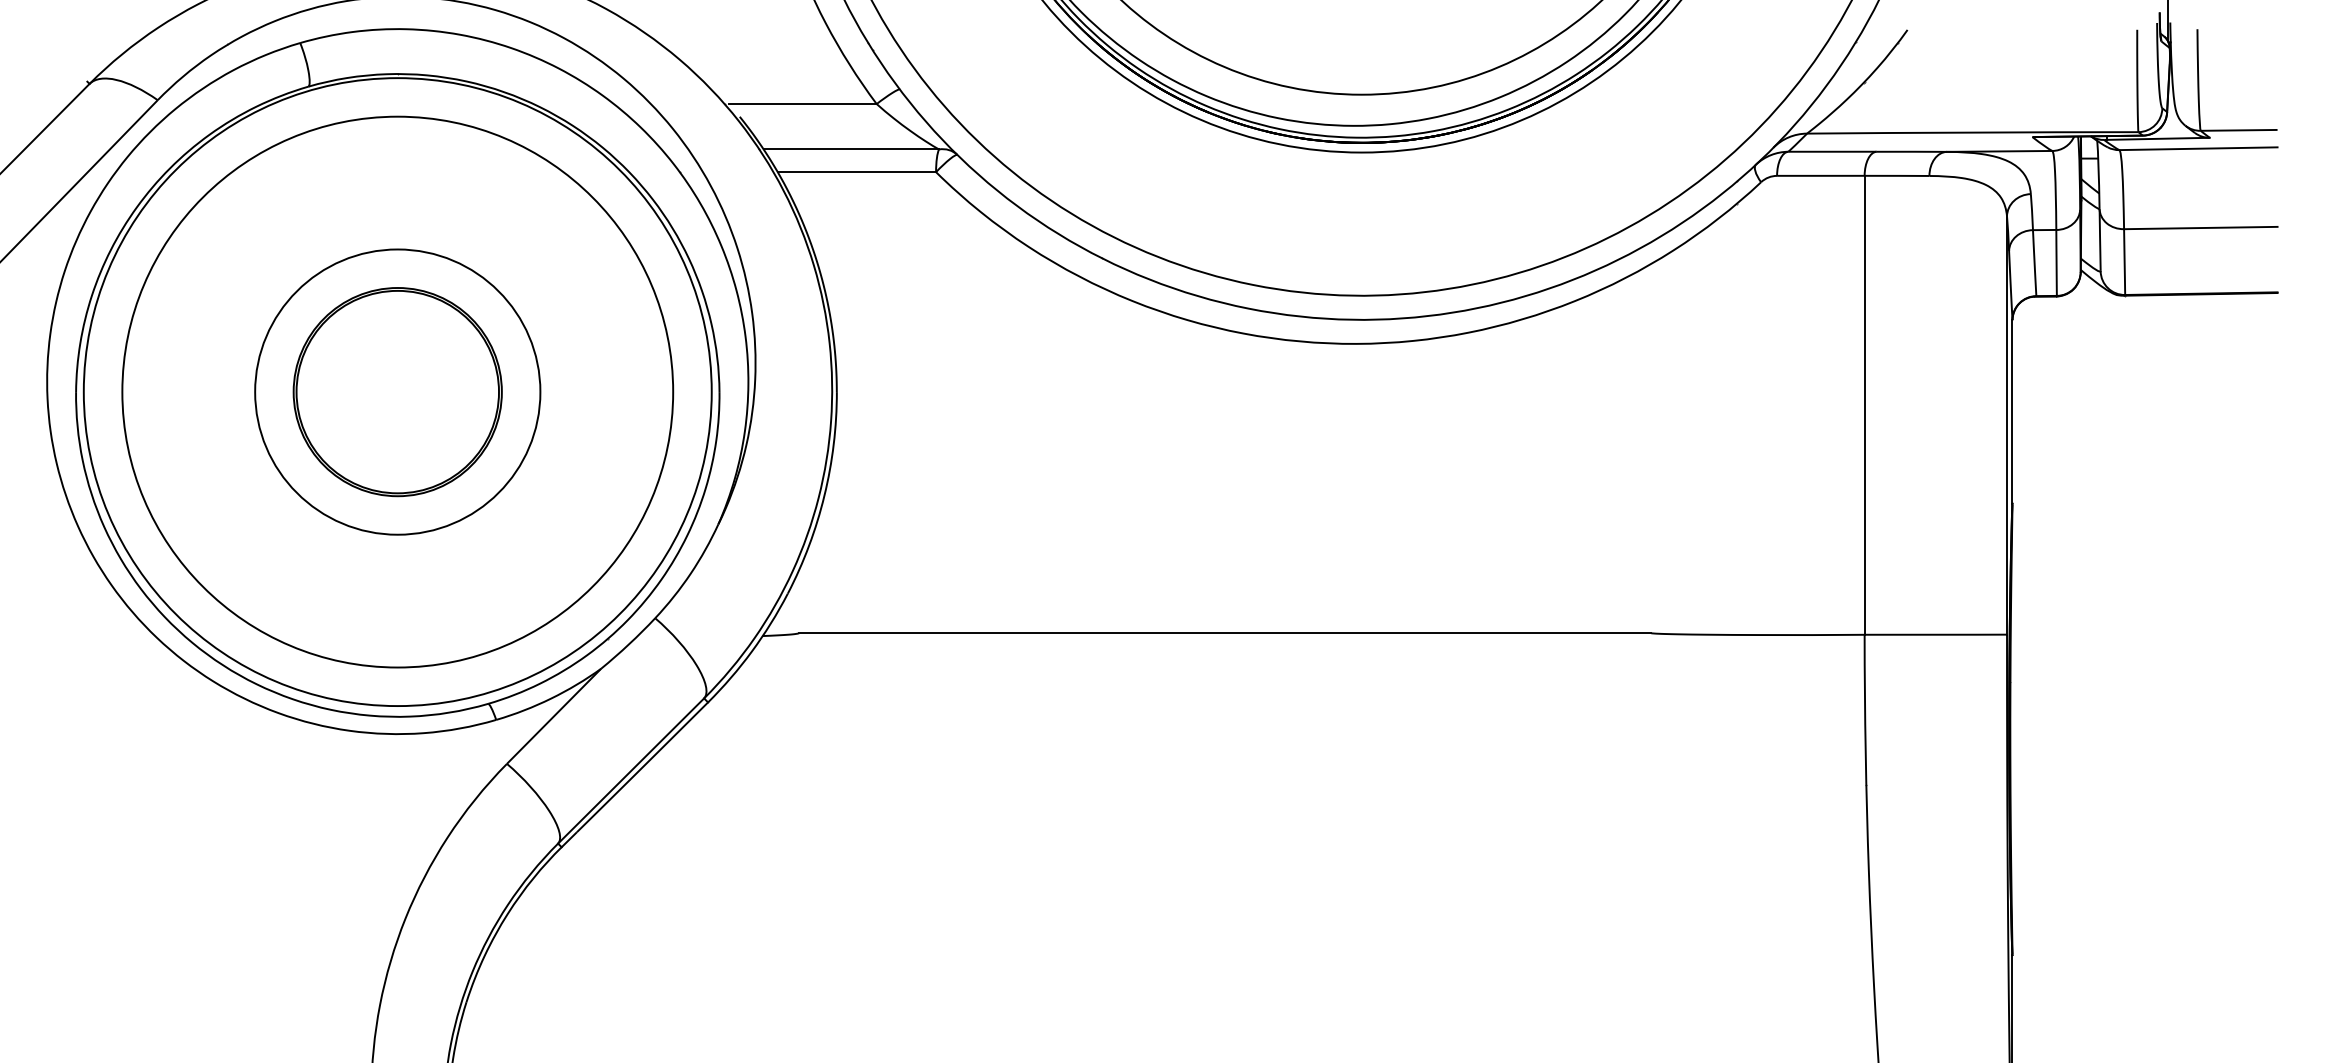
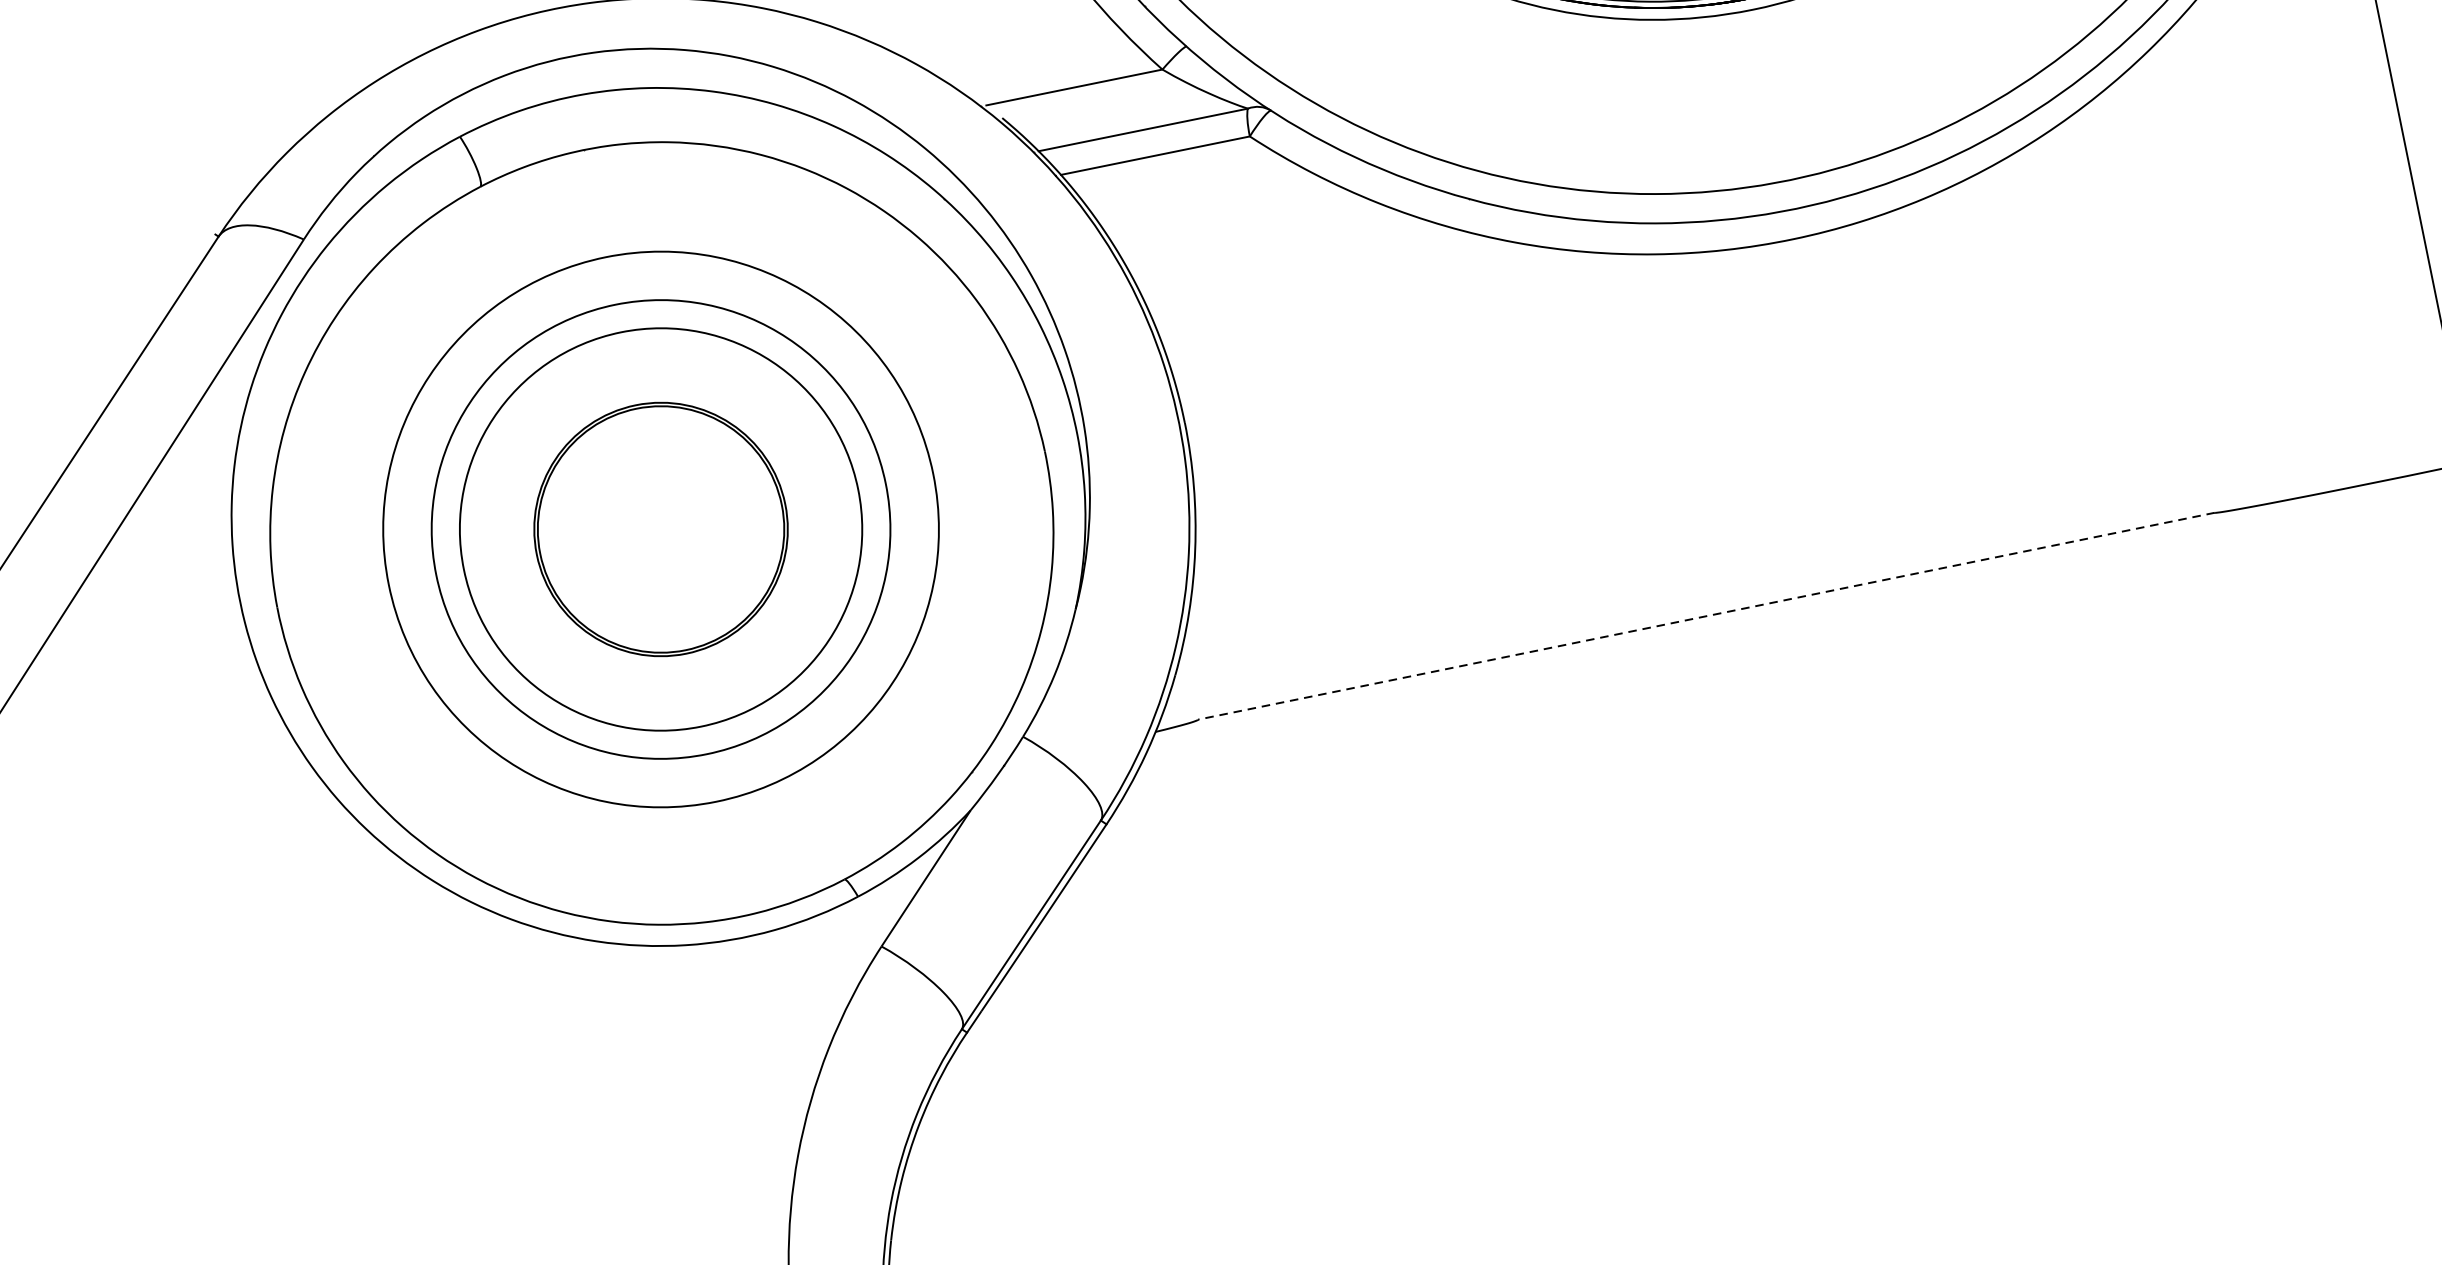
circle: (397, 391) -> (660, 528), size x0.6
circle: (397, 391) -> (660, 528), size x1.6
circle: (397, 392) -> (660, 530), size x0.6
line: (1224, 633) -> (1705, 616), solid -> dashed

